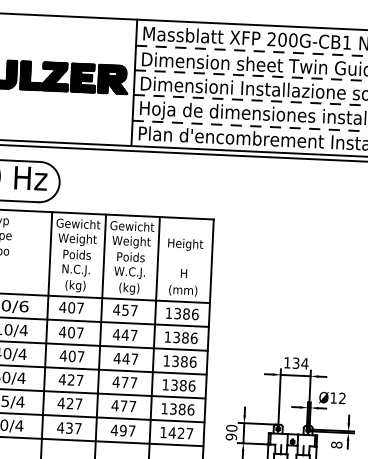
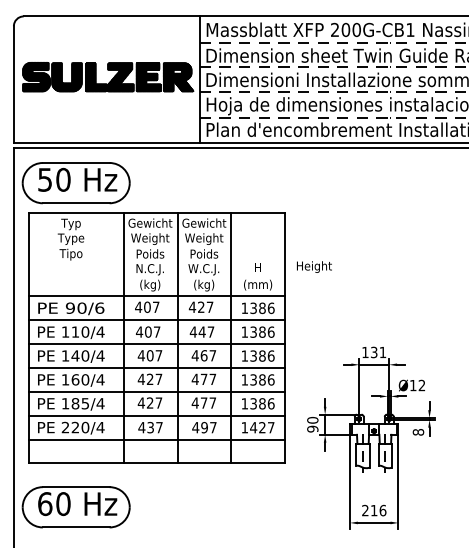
text: (185, 244) -> (314, 266), moved
text: (125, 310) -> (201, 307), 457 -> 427
text: (125, 358) -> (203, 355), 447 -> 467
text: (304, 362) -> (382, 351), 134 -> 131

